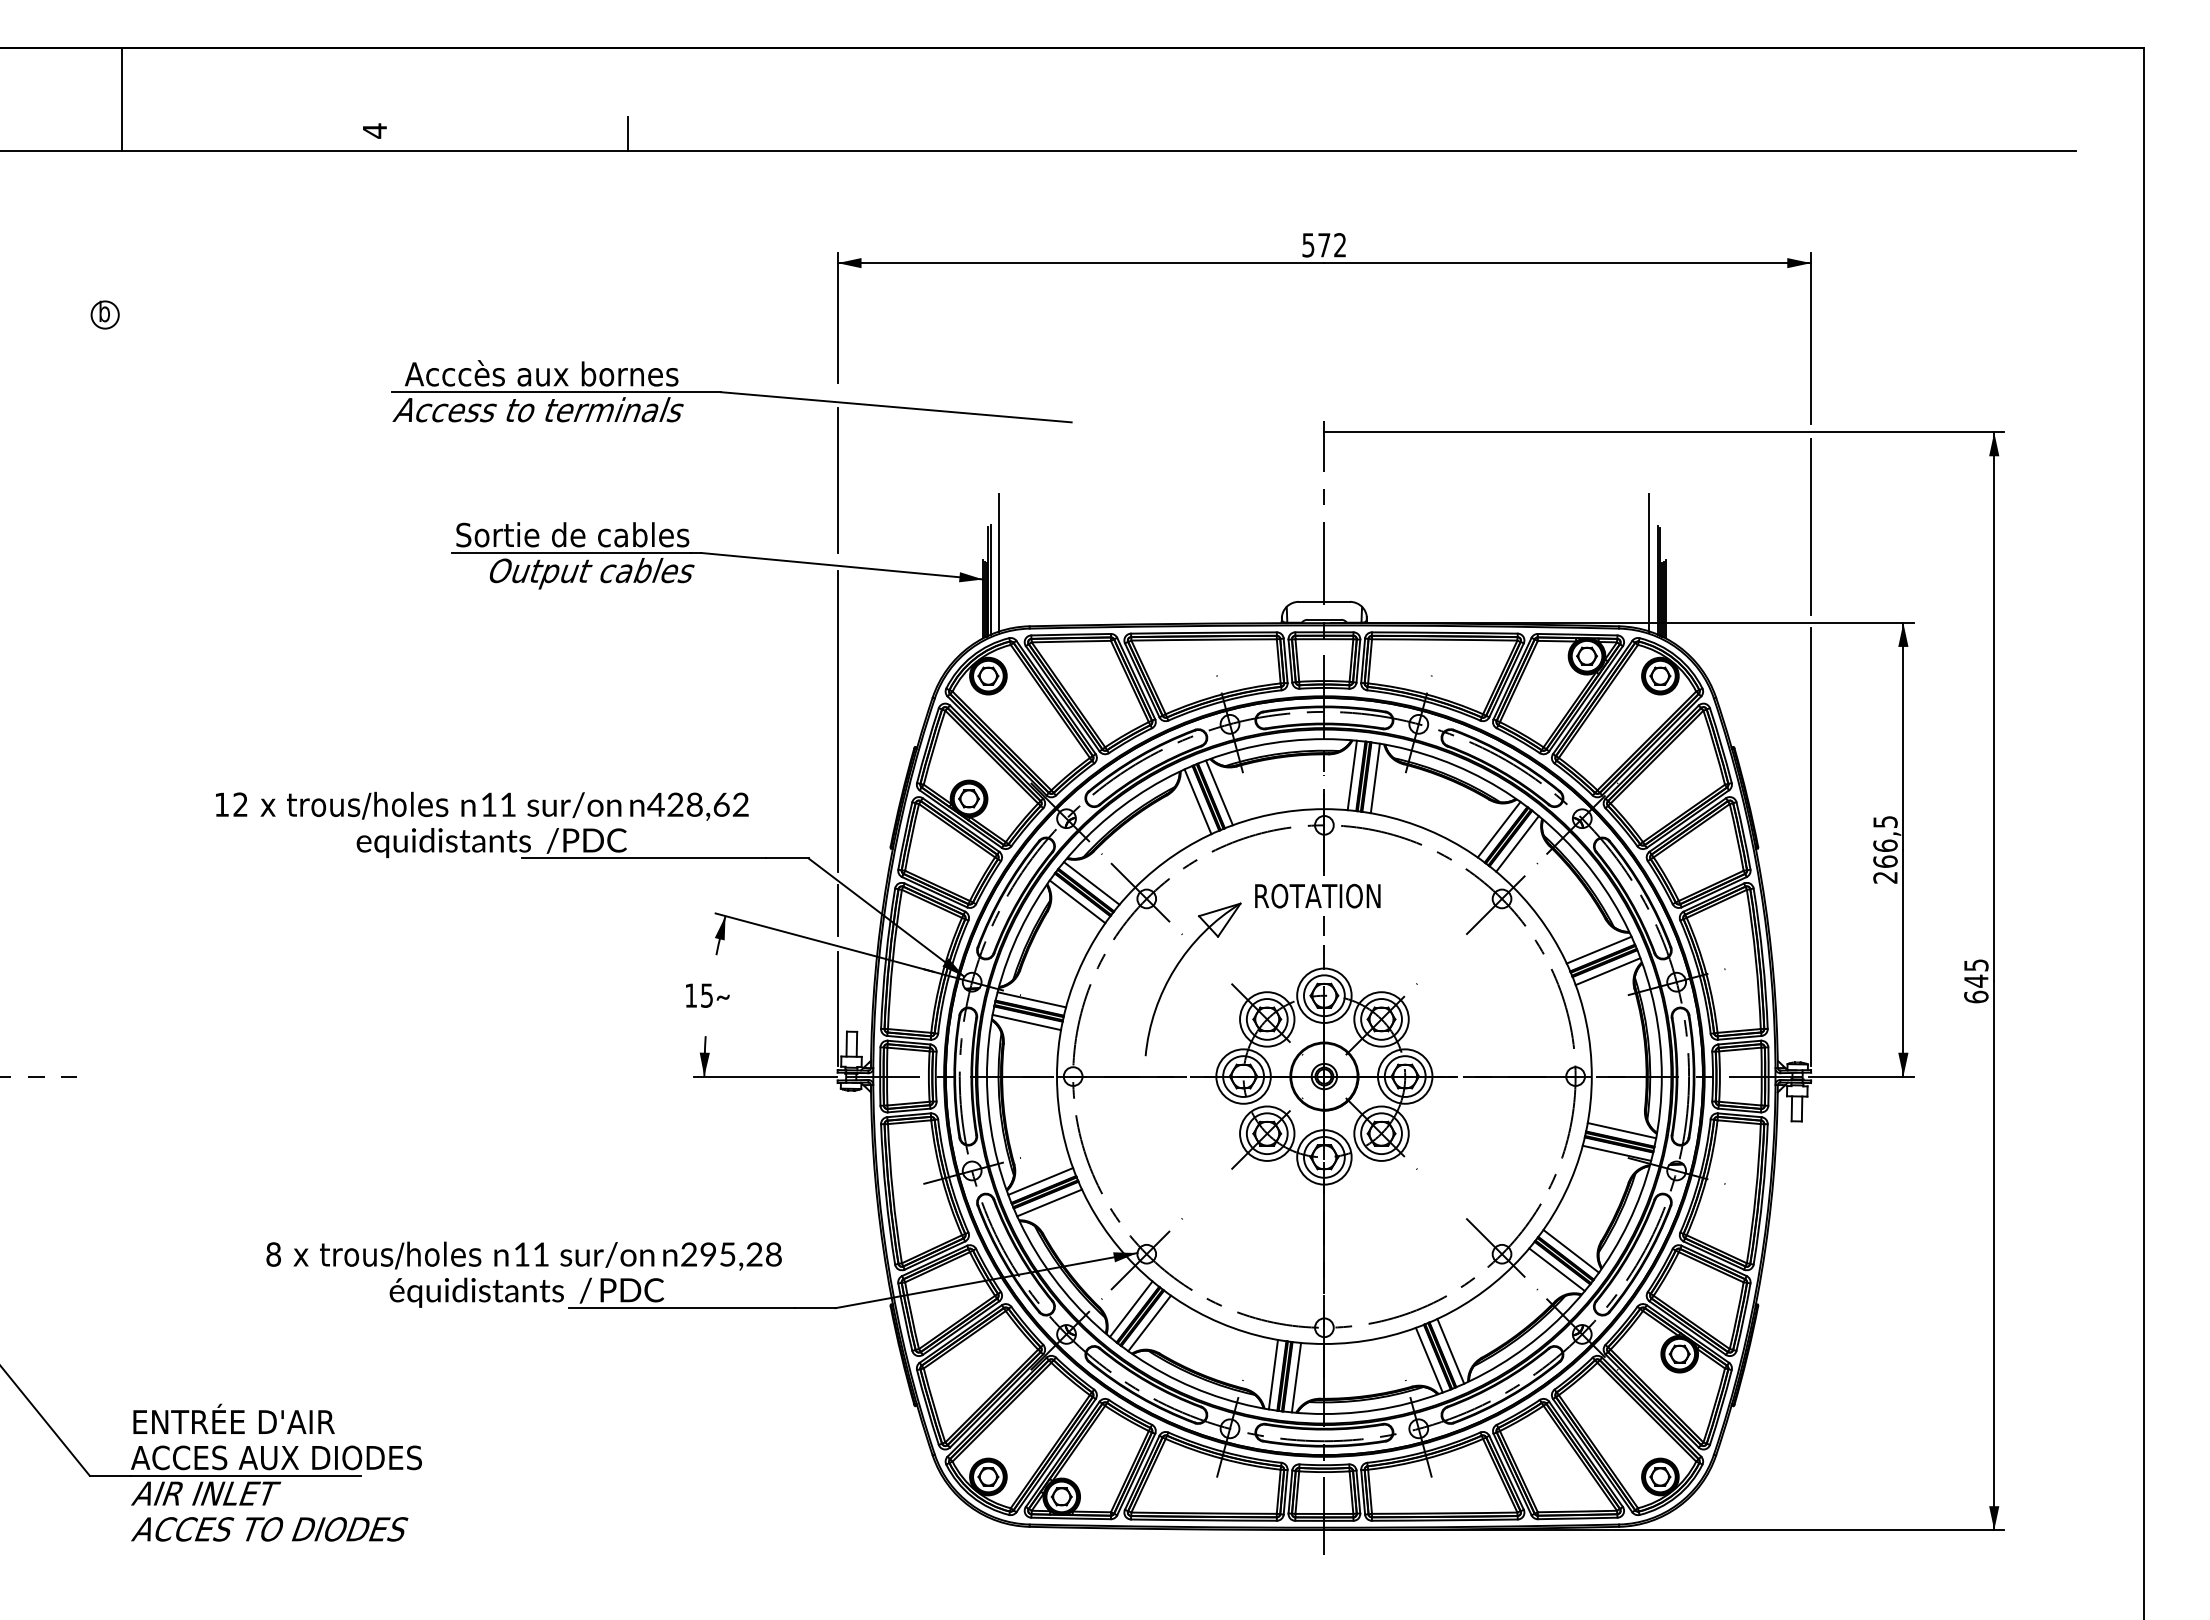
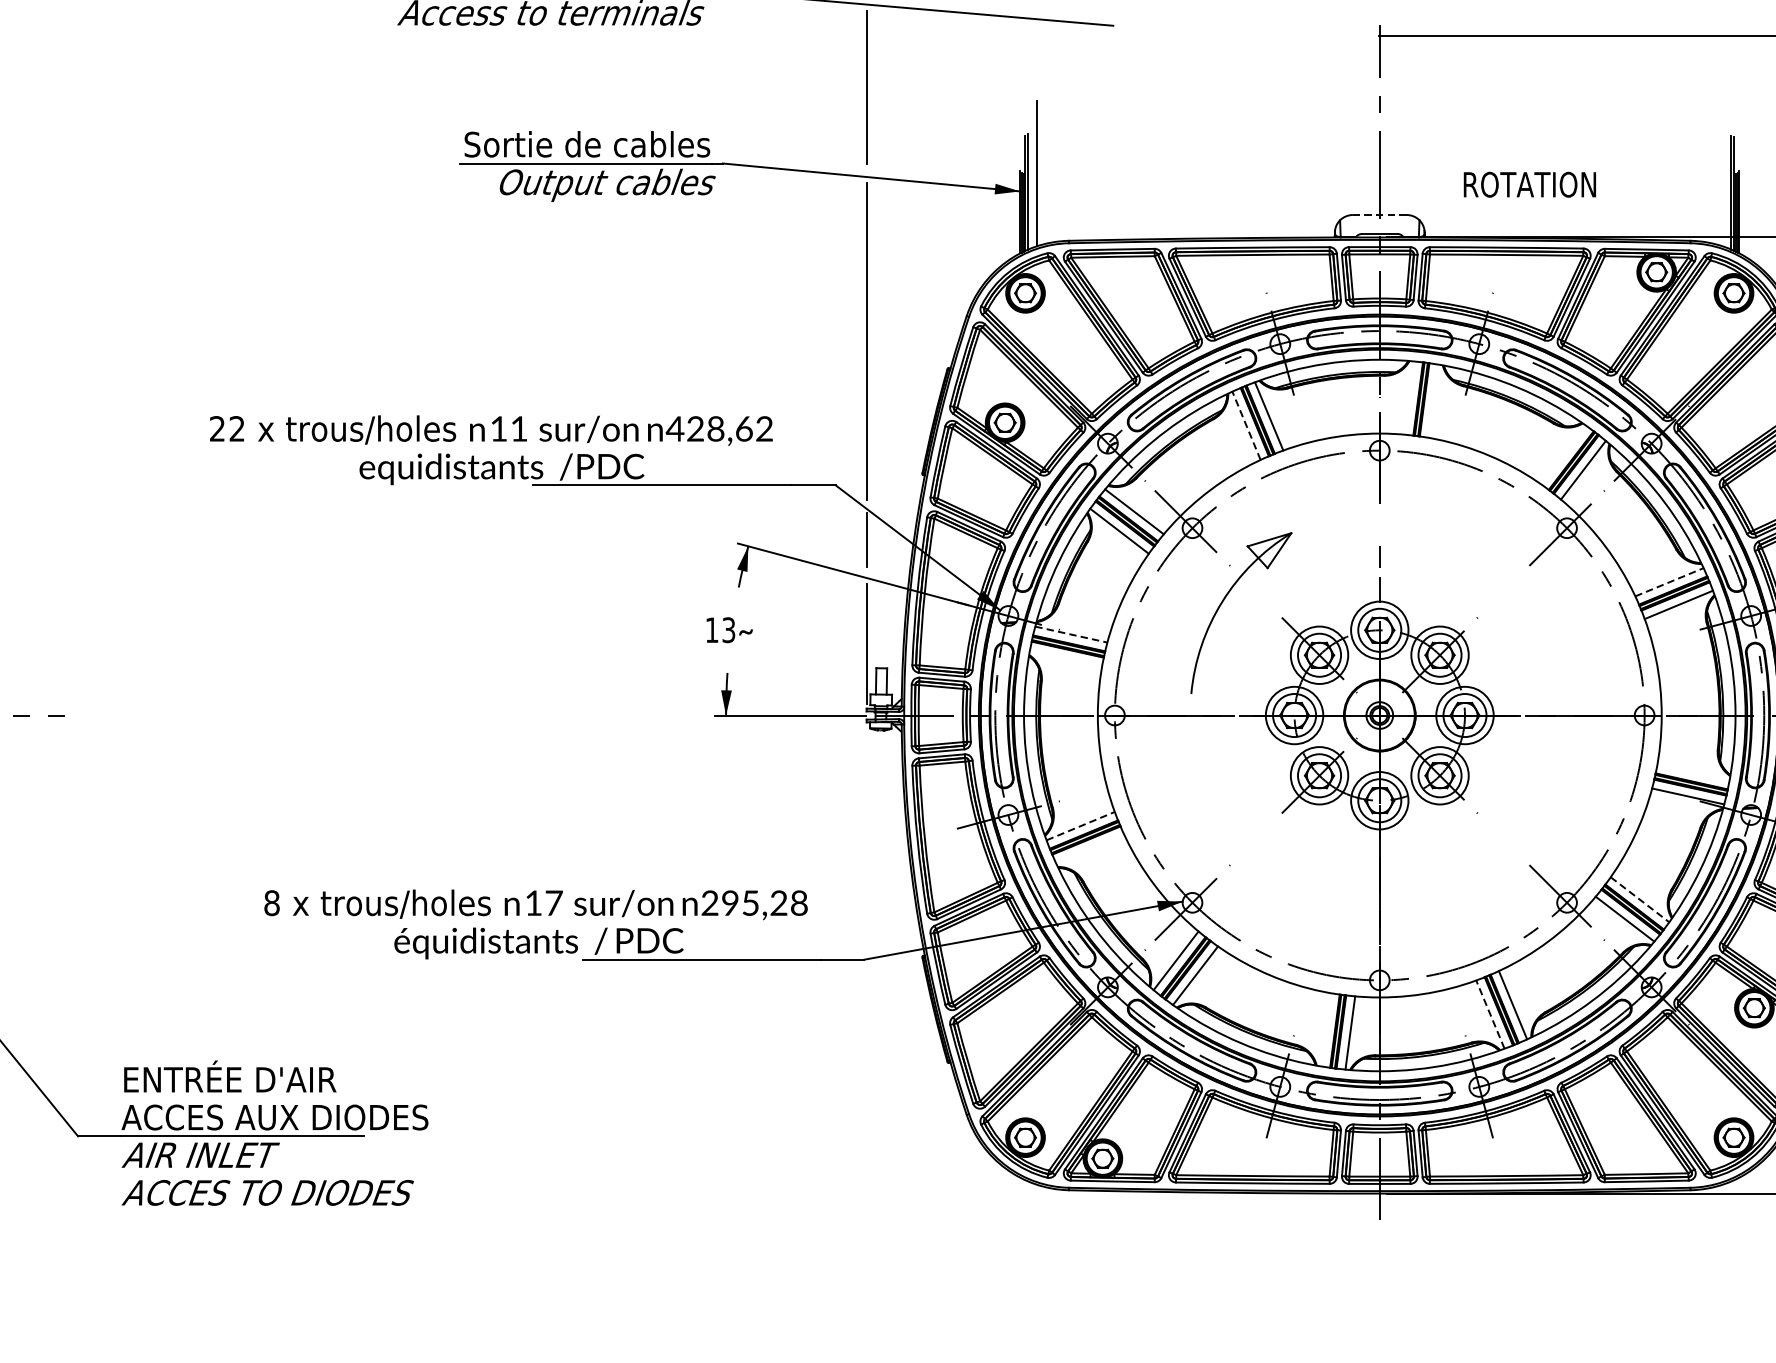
line: (1649, 562) -> (1722, 173), removed
line: (1324, 601) -> (1379, 214), solid -> dashed
line: (1351, 775) -> (1408, 398), removed
line: (1374, 778) -> (1432, 401), removed
line: (1197, 801) -> (1245, 425), solid -> dashed
text: (221, 804) -> (216, 428), 12 -> 22
line: (1498, 829) -> (1563, 455), removed
text: (1317, 895) -> (1529, 184), moved
line: (1599, 950) -> (1669, 582), solid -> dashed
text: (706, 995) -> (728, 630), 15 -> 13
line: (1032, 999) -> (1072, 634), solid -> dashed
line: (1026, 1022) -> (1065, 658), removed
line: (1621, 1130) -> (1693, 772), removed
line: (1041, 1181) -> (1081, 826), solid -> dashed
line: (1049, 1202) -> (1089, 848), removed
line: (1571, 1251) -> (1640, 899), solid -> dashed
text: (541, 1254) -> (554, 903), 11 -> 17
line: (1429, 1359) -> (1490, 1013), solid -> dashed
line: (1272, 1374) -> (1325, 1029), removed

